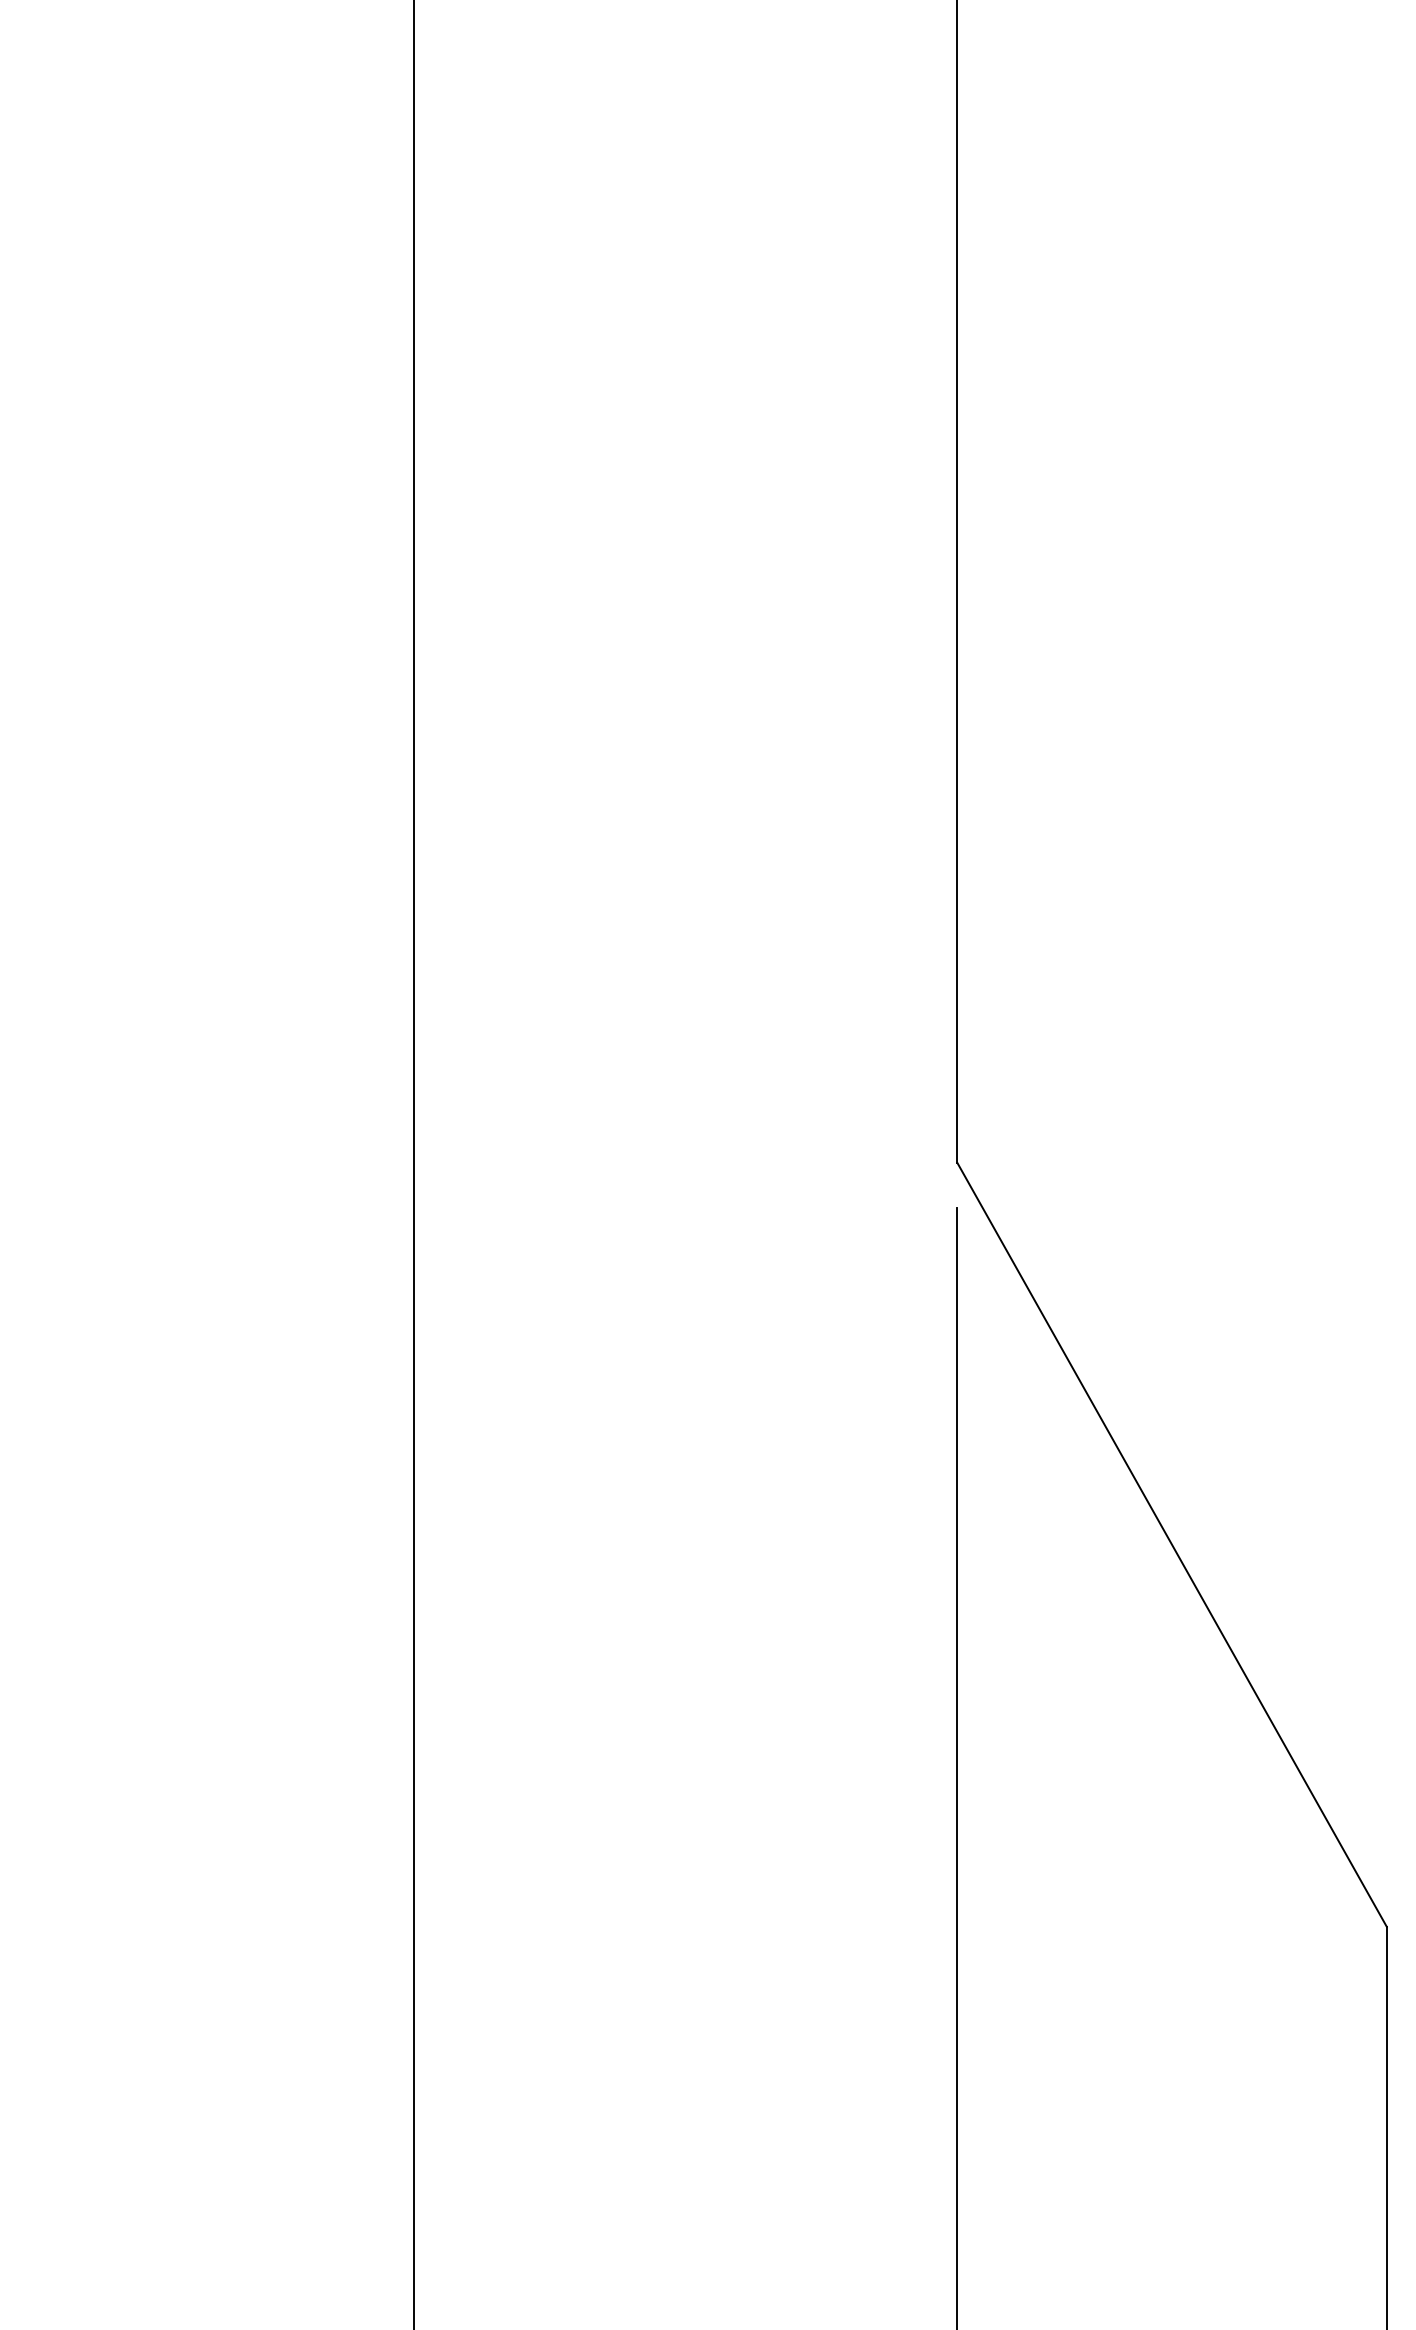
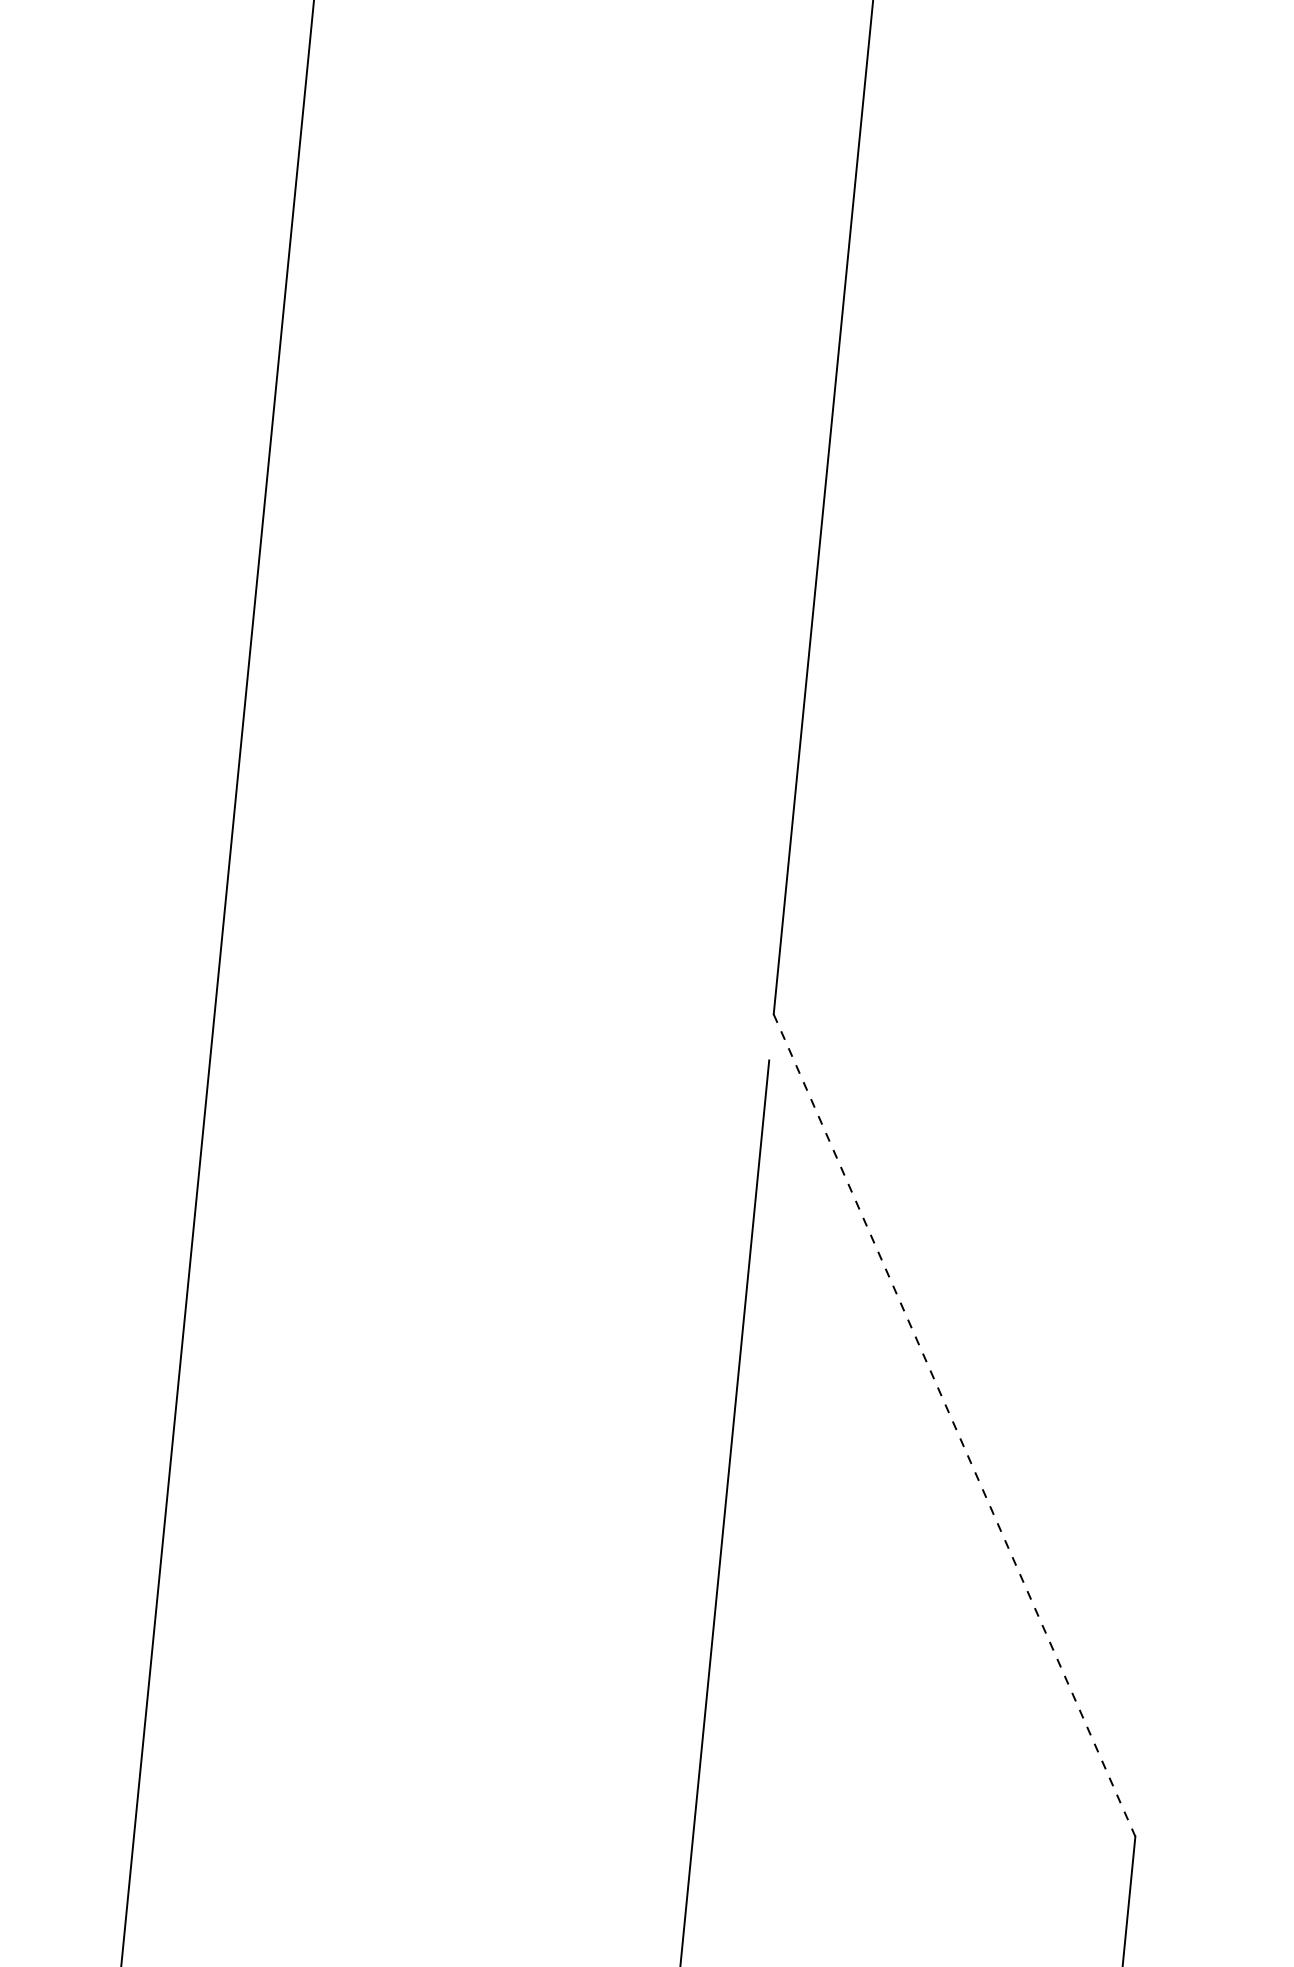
line: (1172, 1545) -> (954, 1426), solid -> dashed

